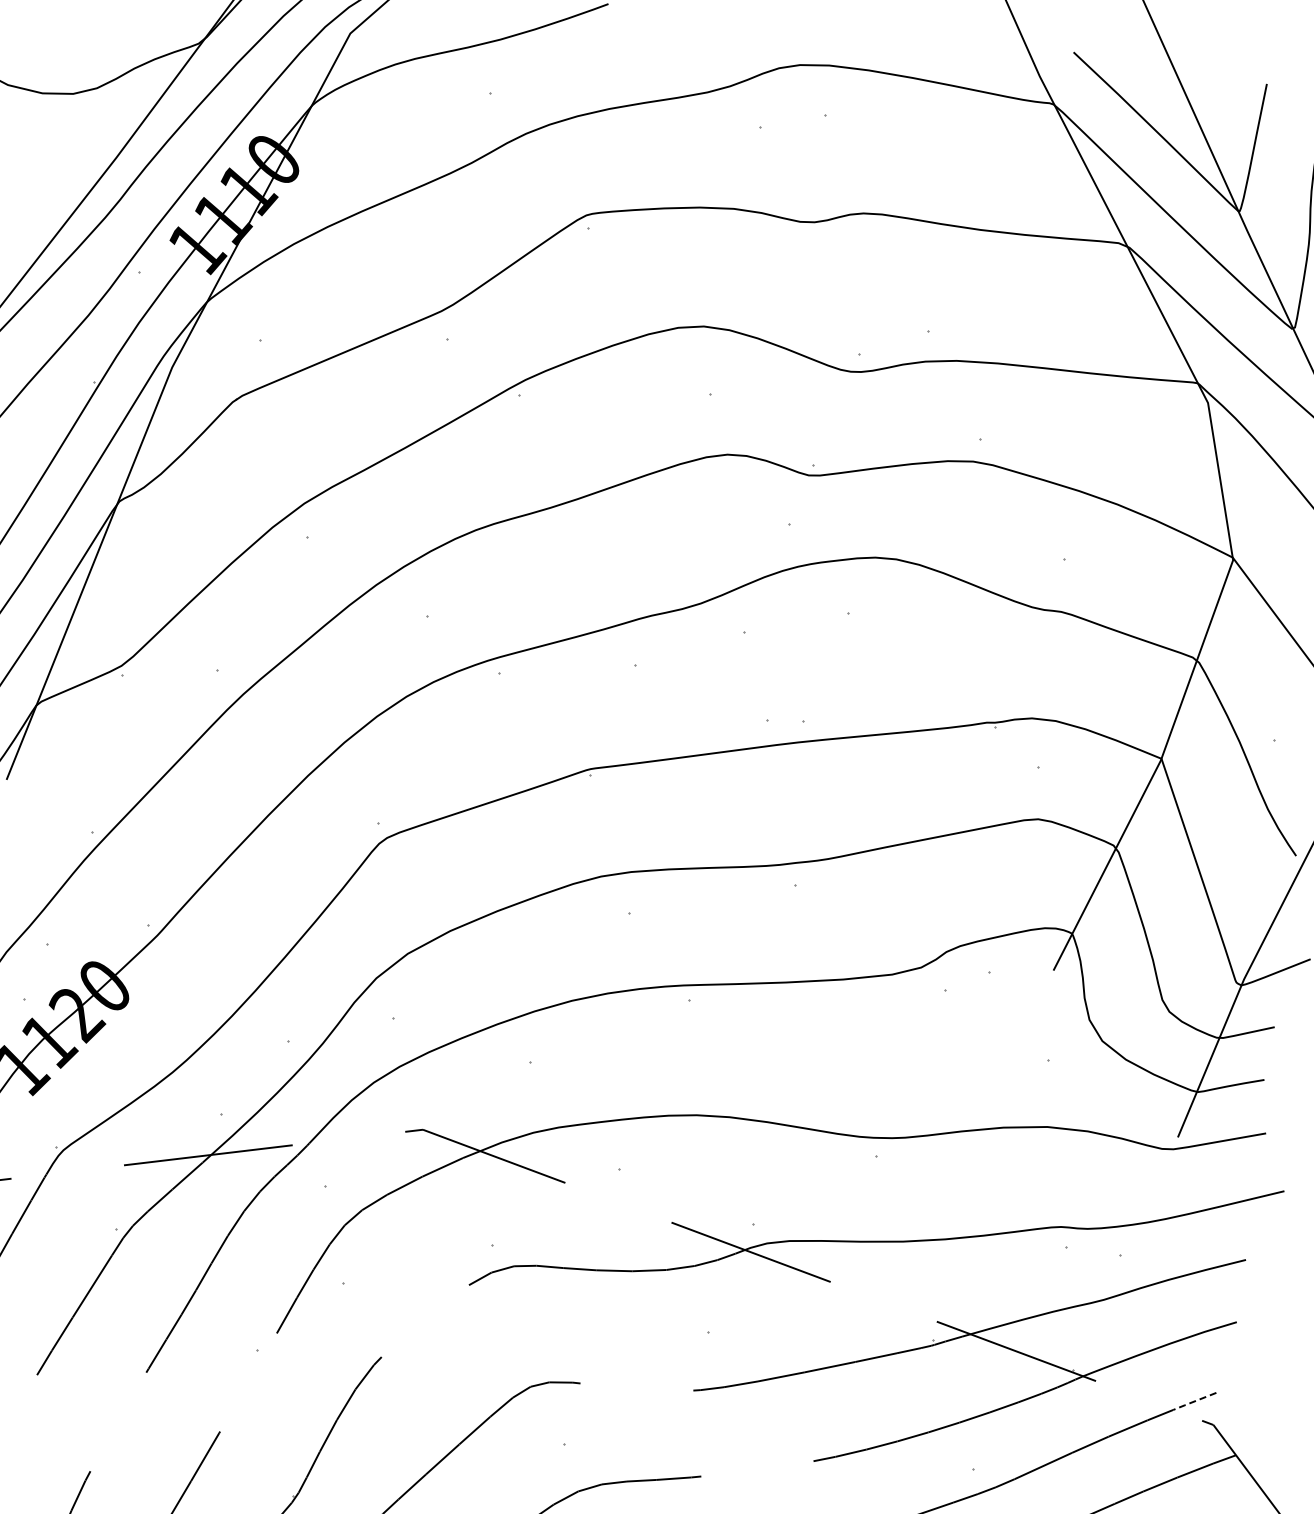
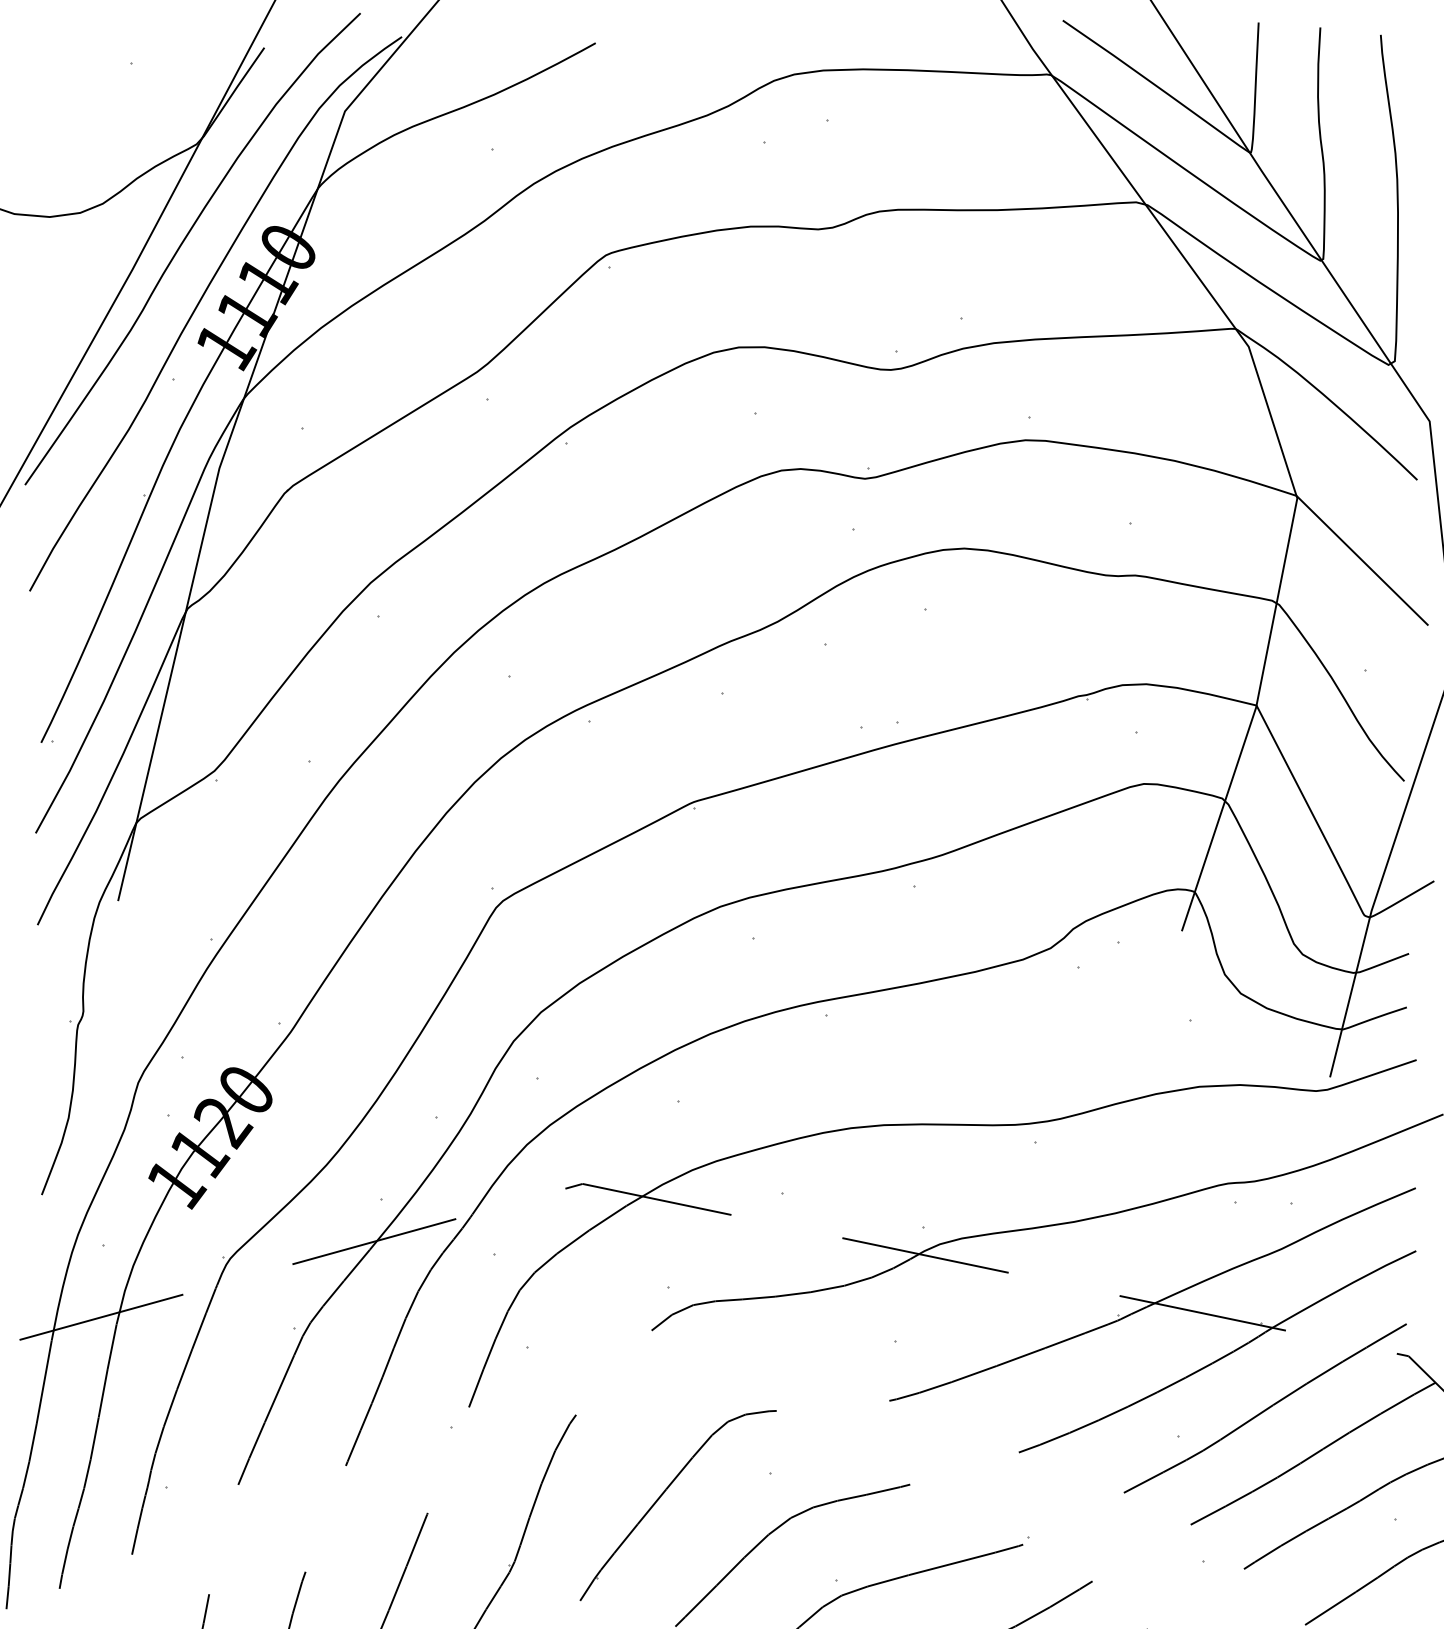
line: (1194, 1402) -> (1386, 1336), dashed -> solid

